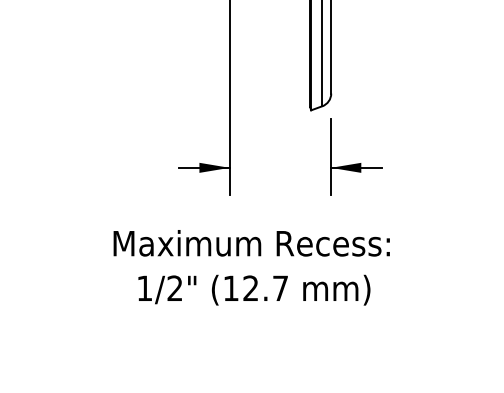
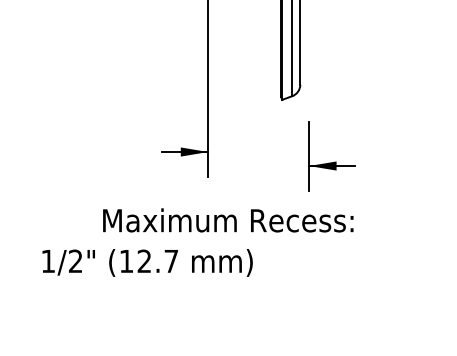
part: (355, 157) -> (331, 156), moved
text: (254, 289) -> (147, 262), moved

